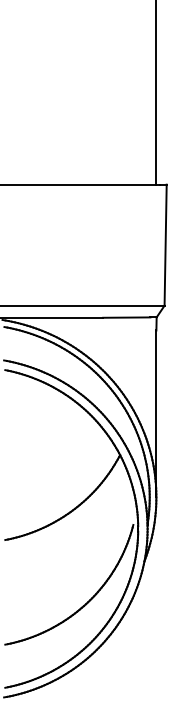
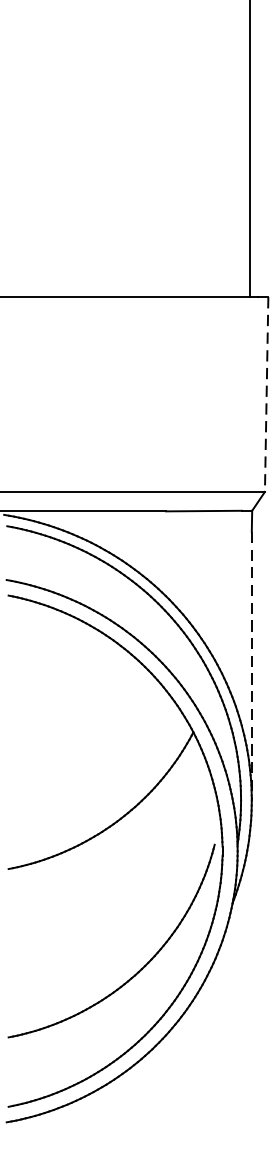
line: (165, 245) -> (266, 395), solid -> dashed
line: (156, 414) -> (251, 667), solid -> dashed

